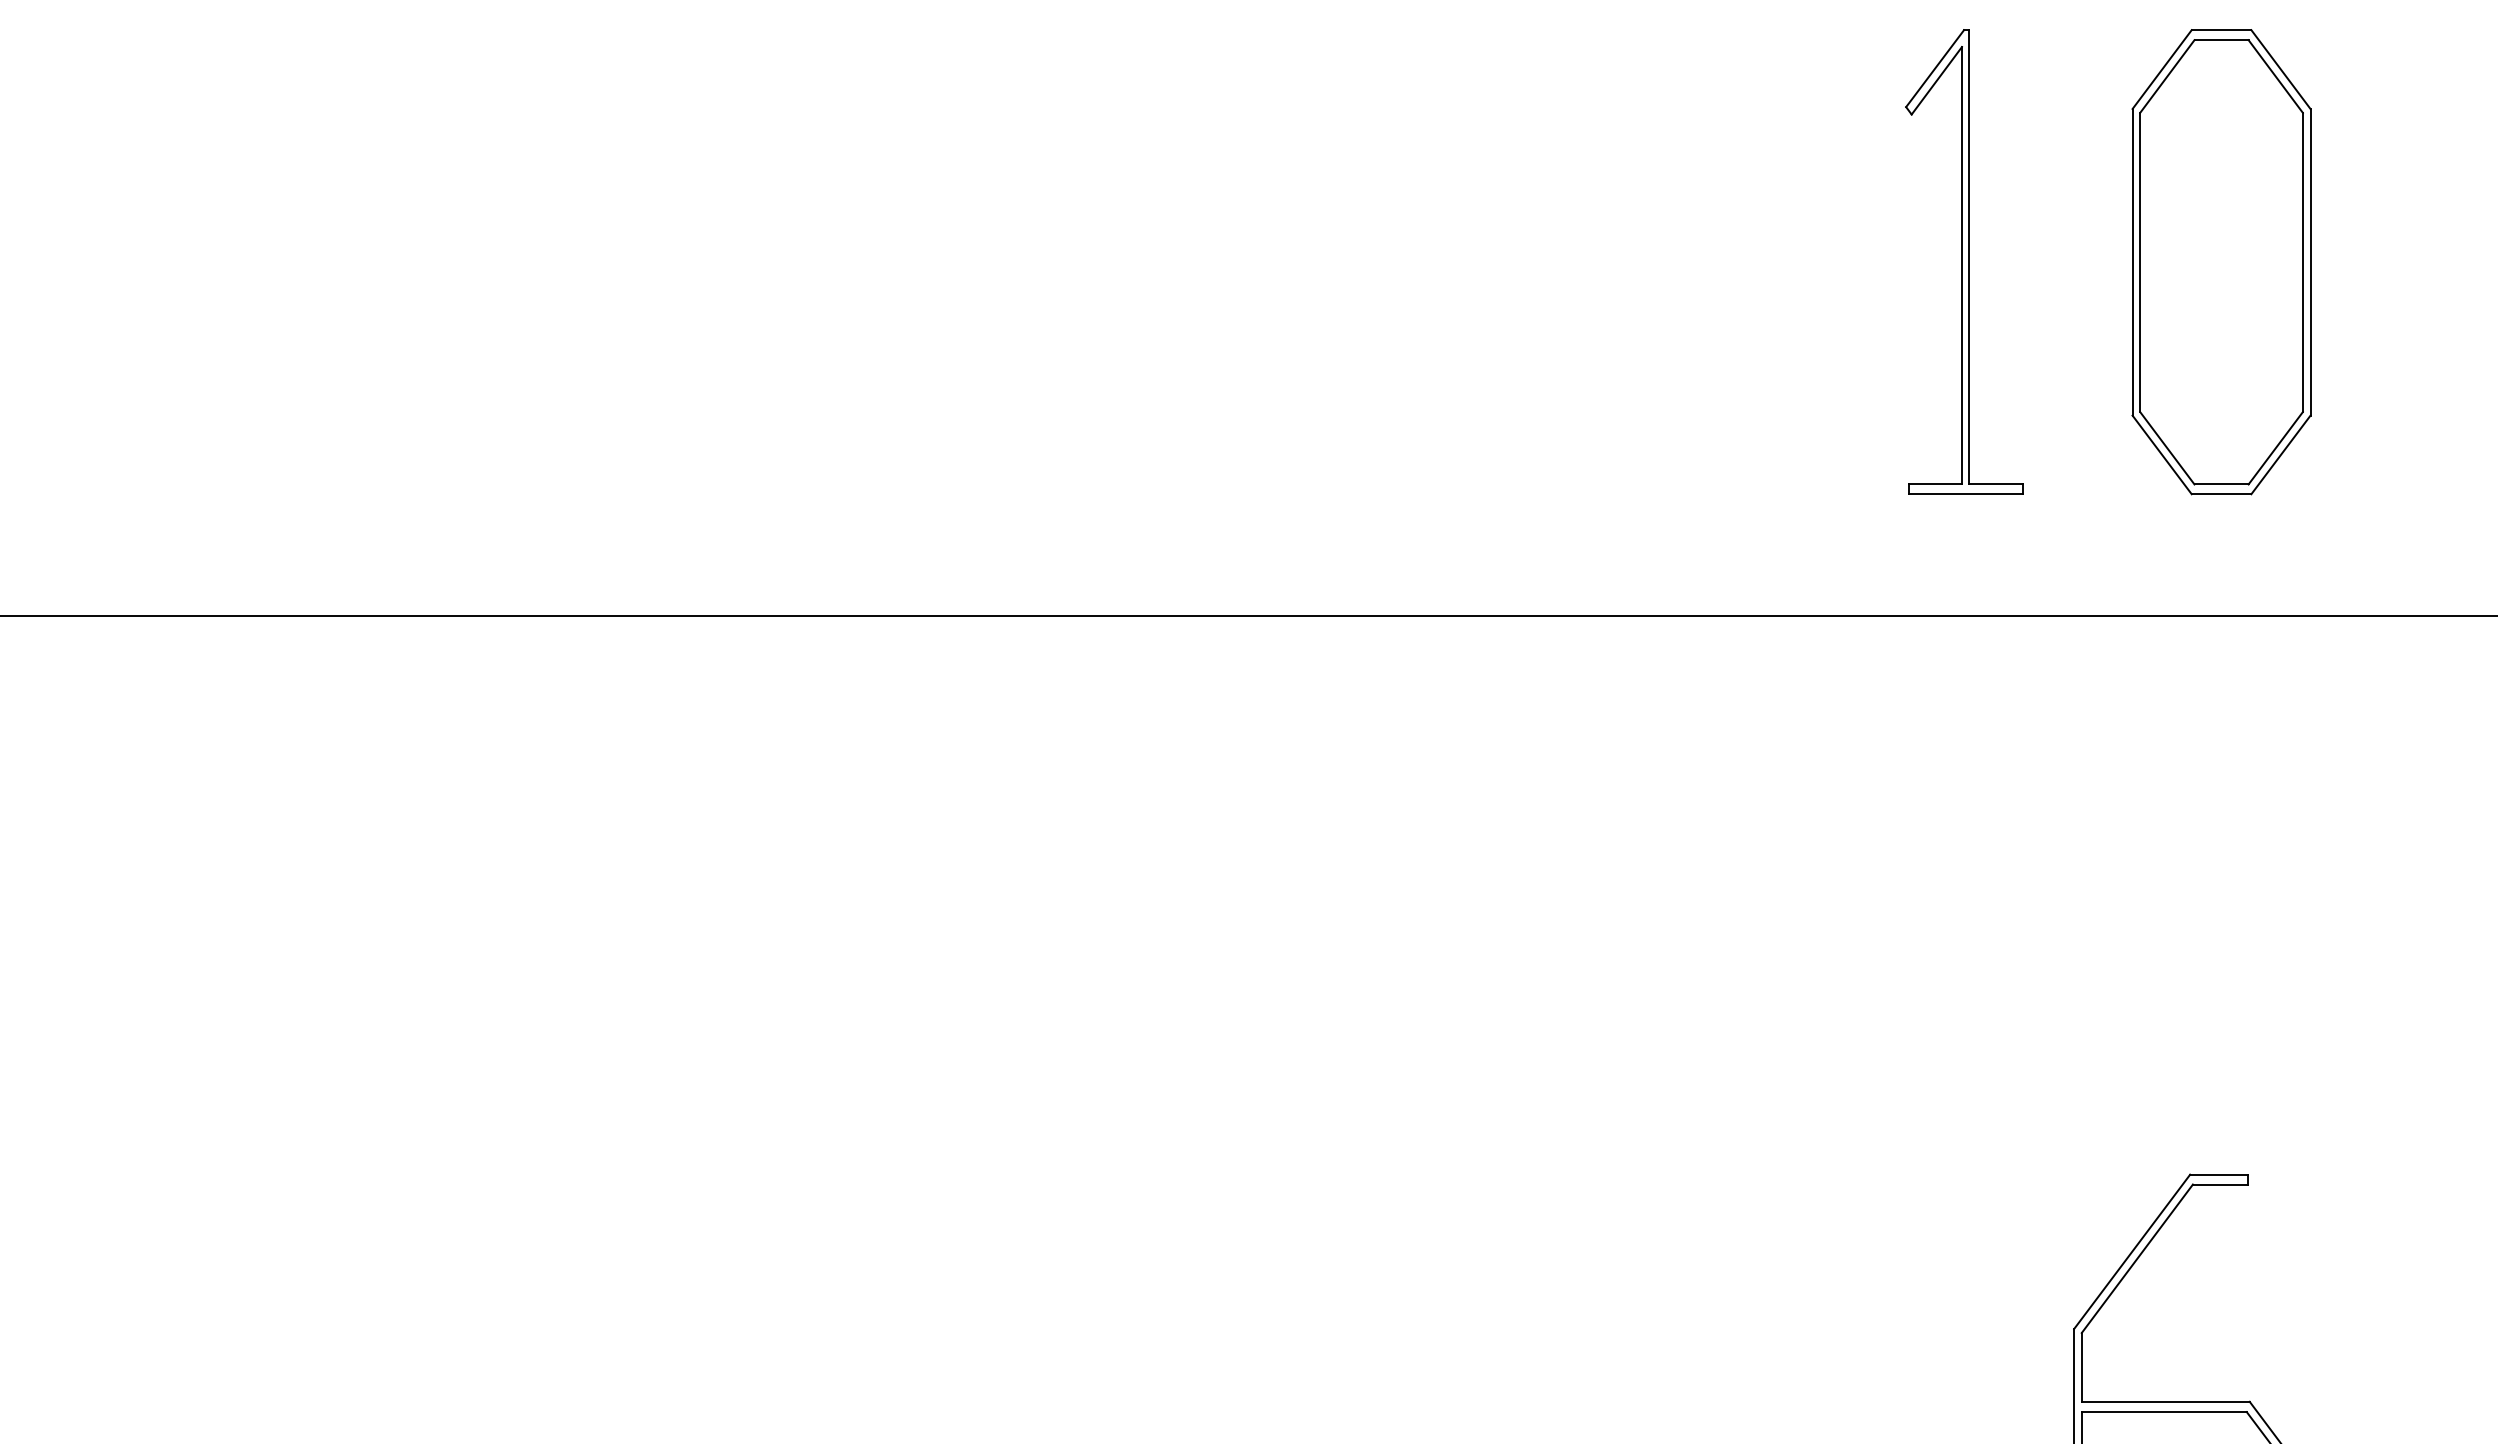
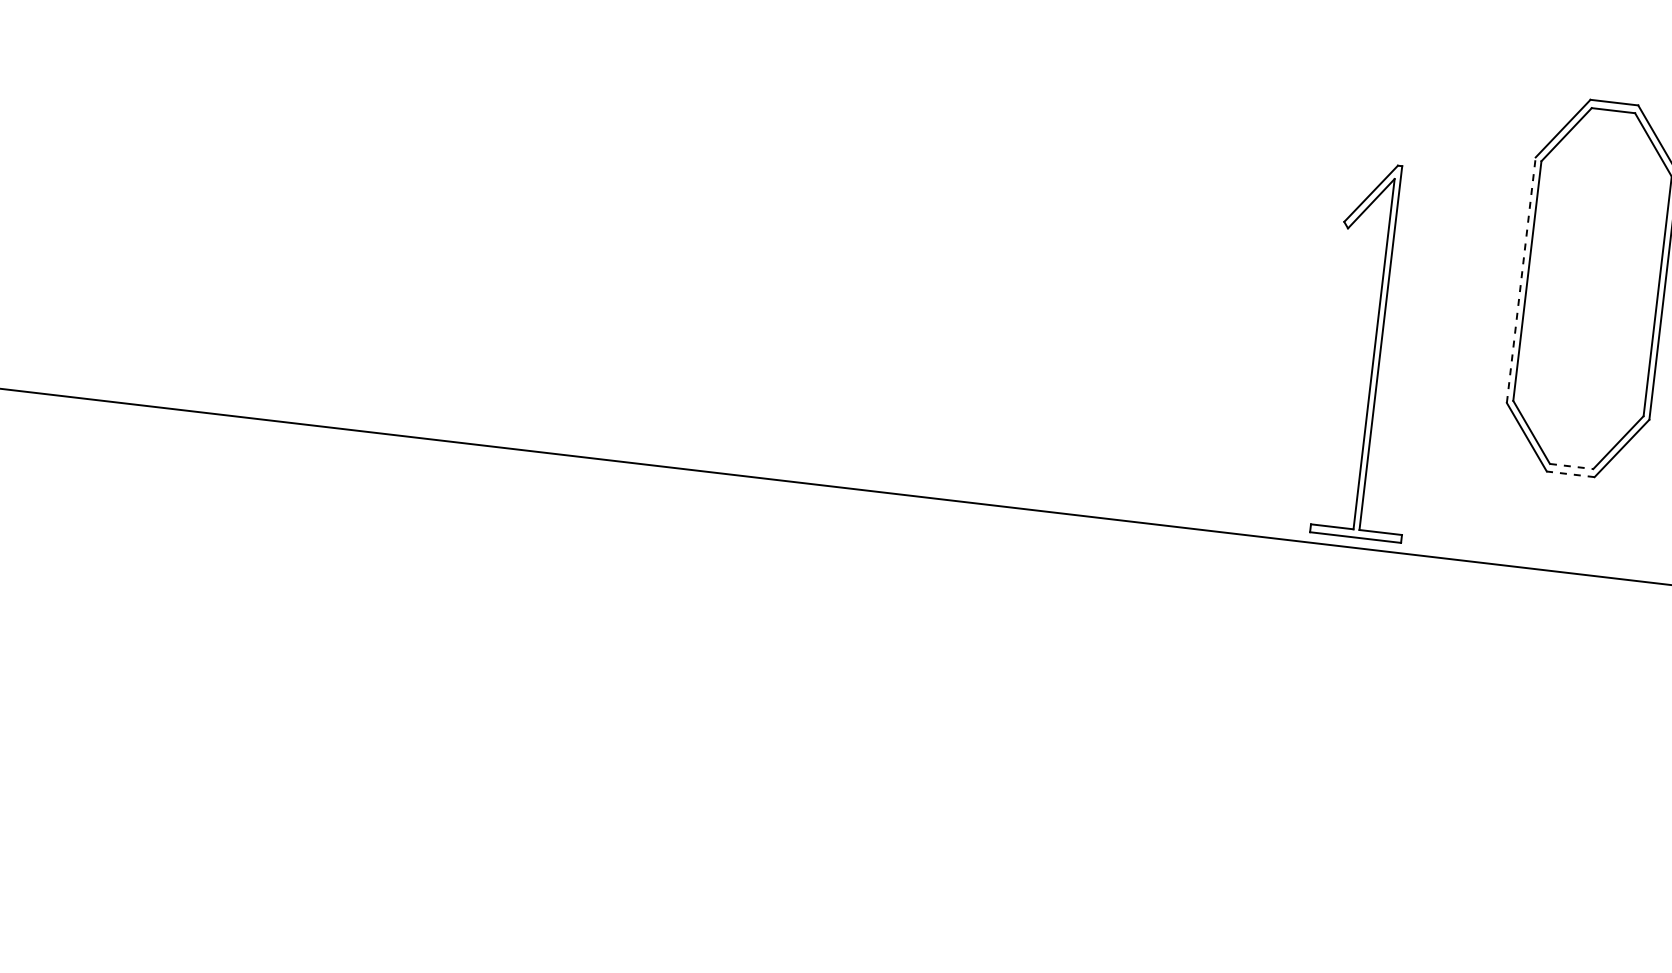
part: (1964, 261) -> (1376, 351), moved
line: (2132, 261) -> (1521, 279), solid -> dashed
line: (2222, 484) -> (1572, 466), solid -> dashed
line: (2221, 494) -> (1570, 474), solid -> dashed

